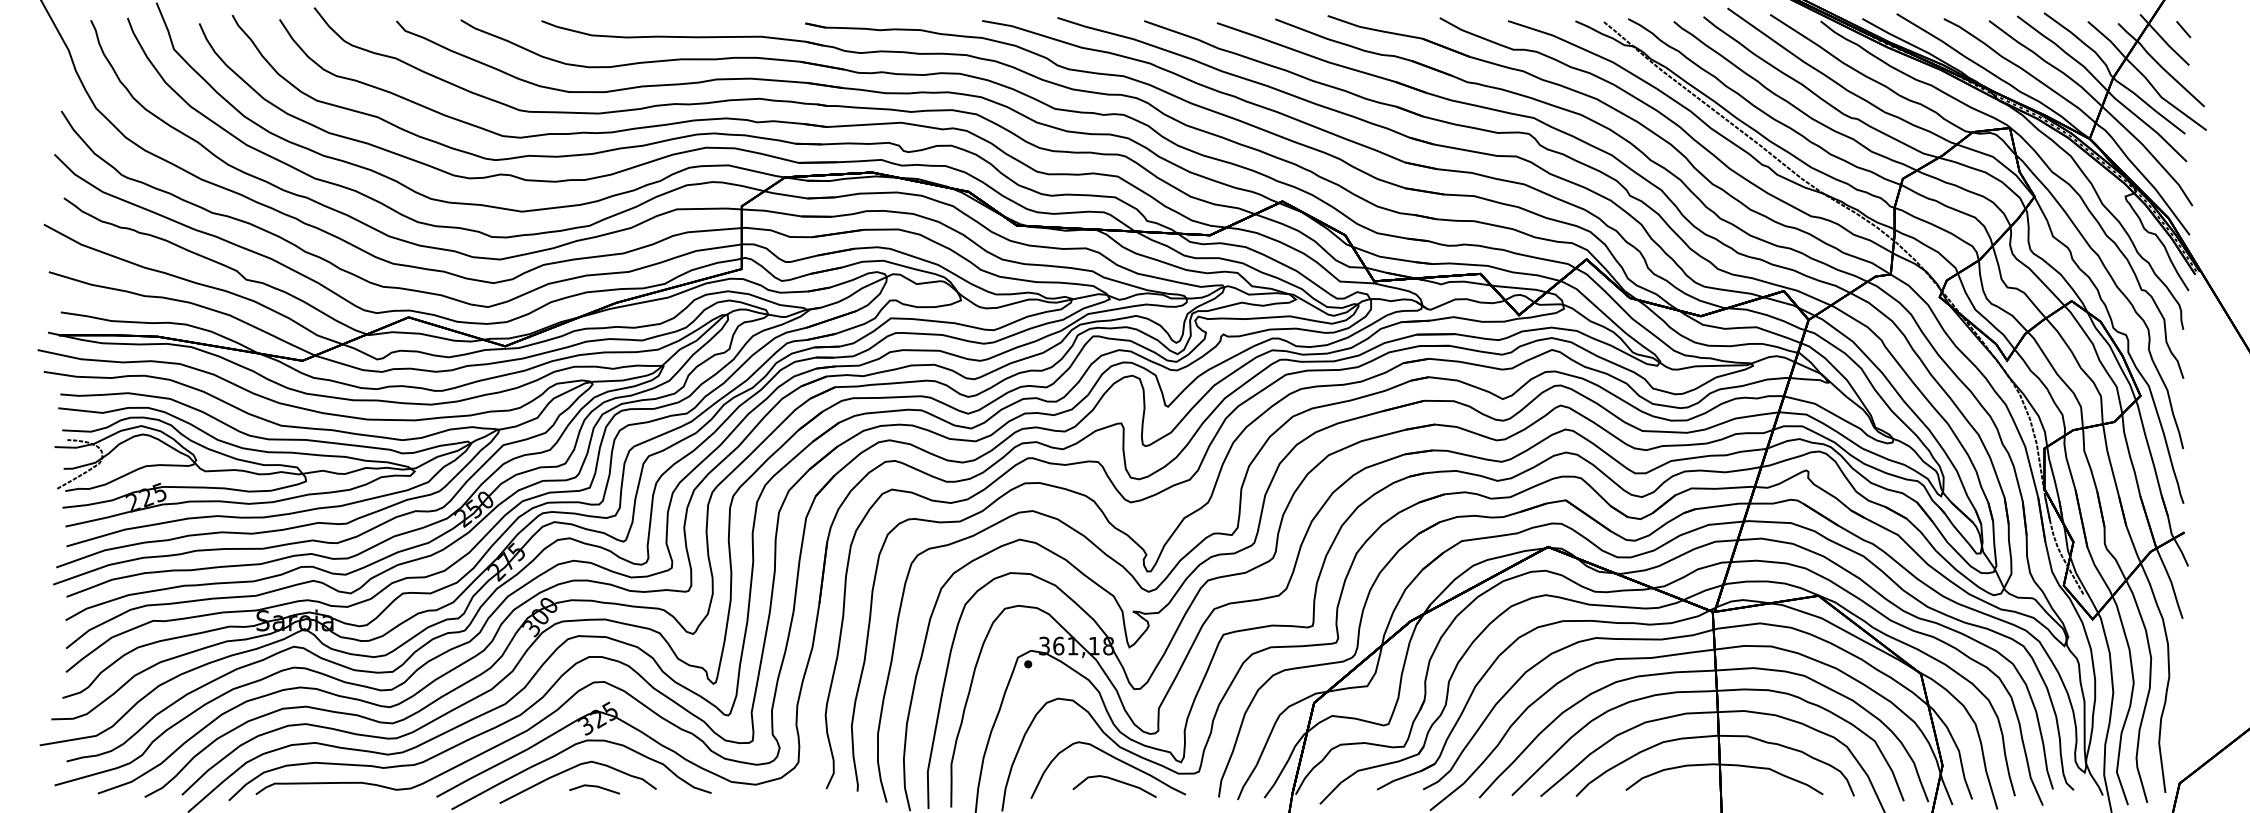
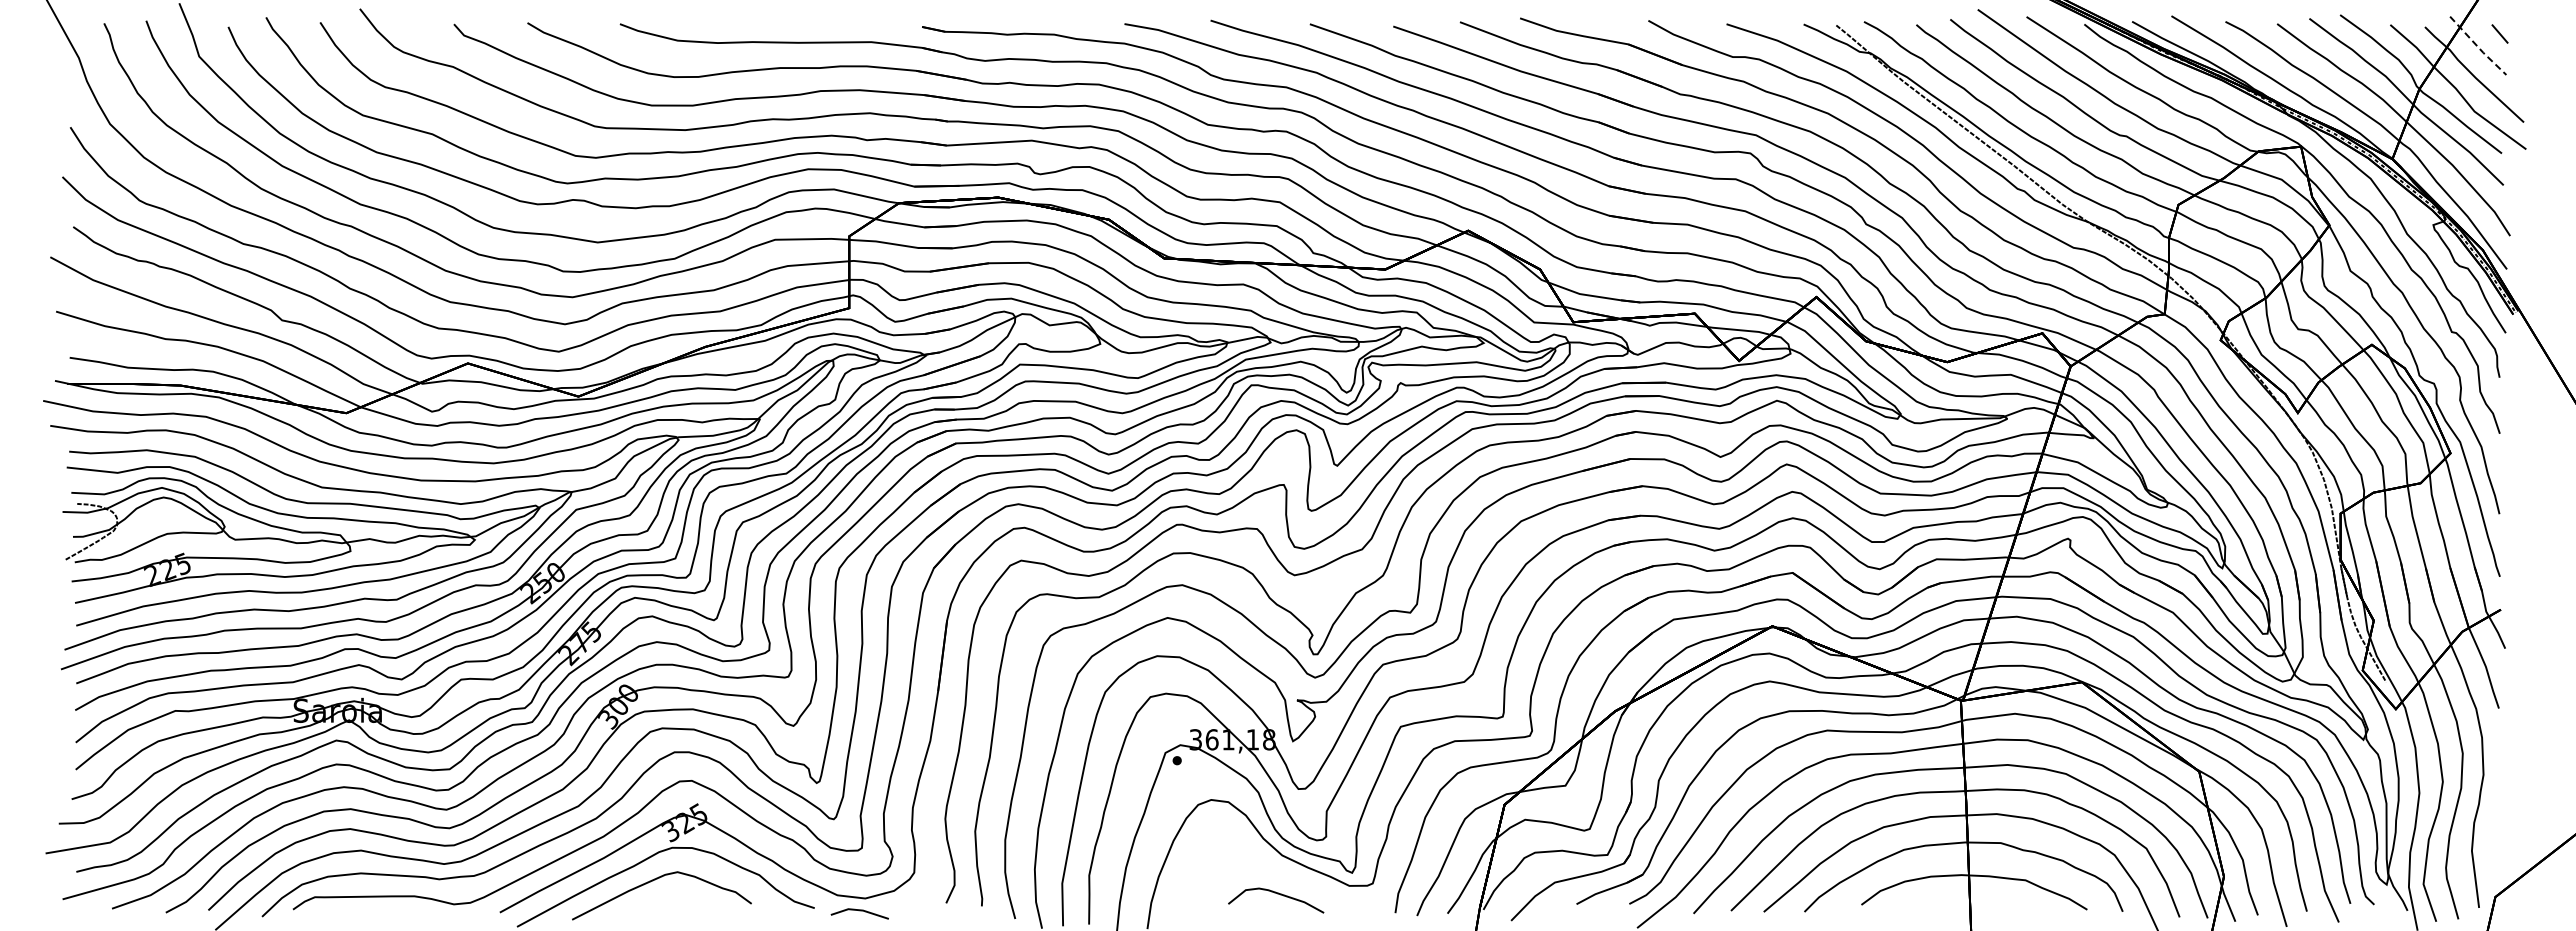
line: (2164, 41) -> (2478, 47), solid -> dashed
curve: (1114, 758) -> (1275, 868), removed
line: (594, 787) -> (859, 911), moved

